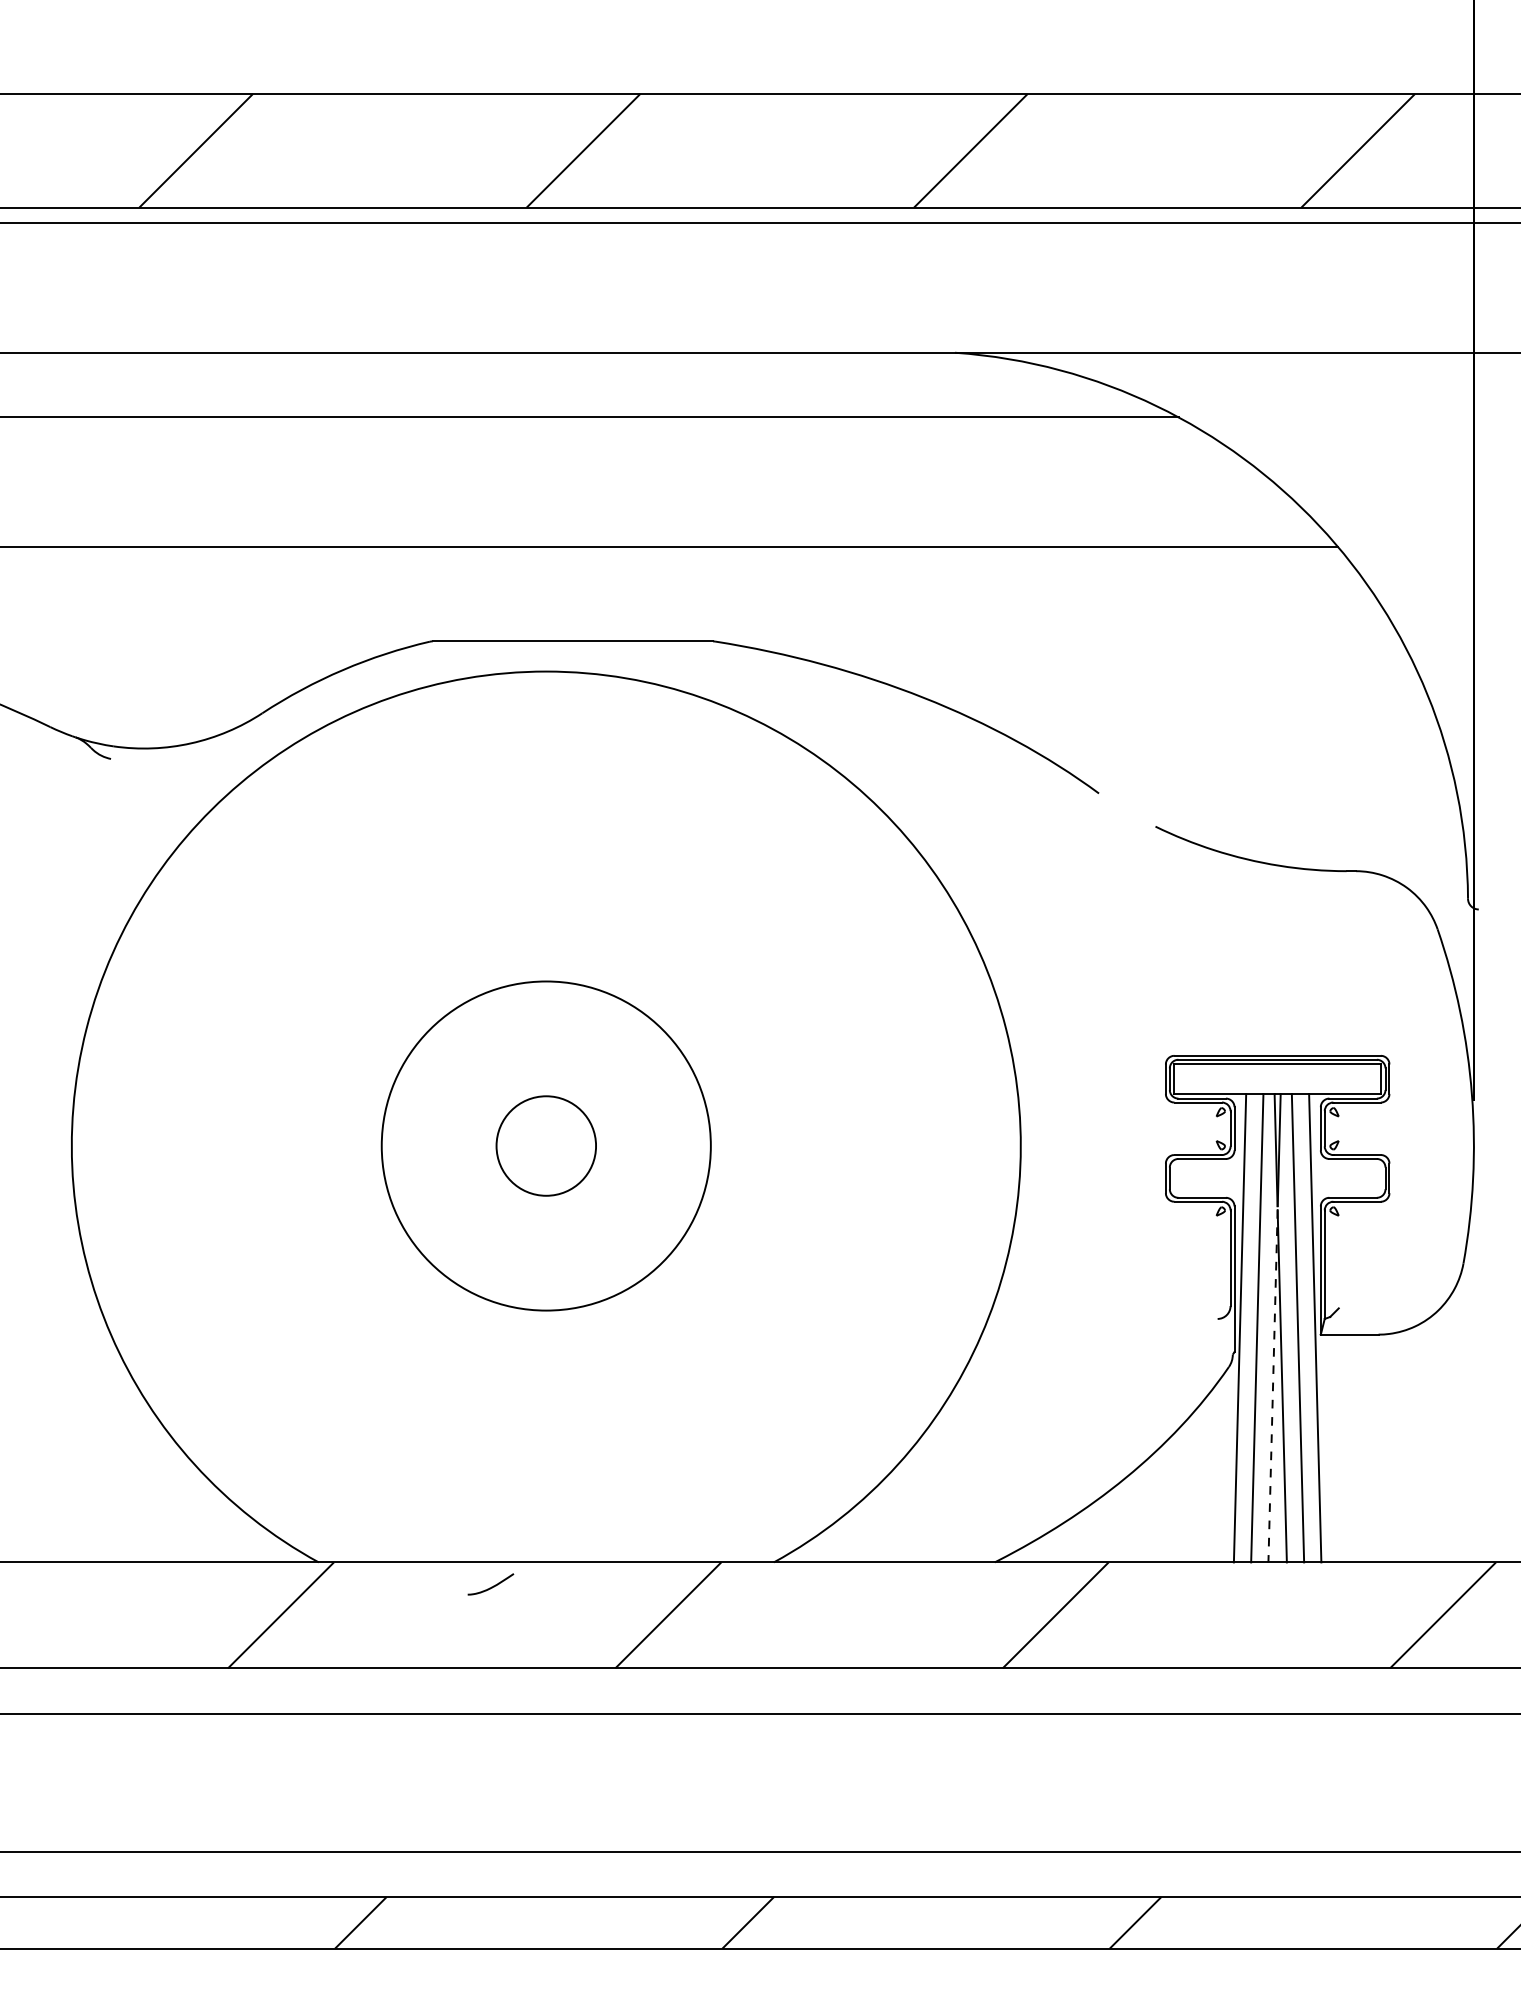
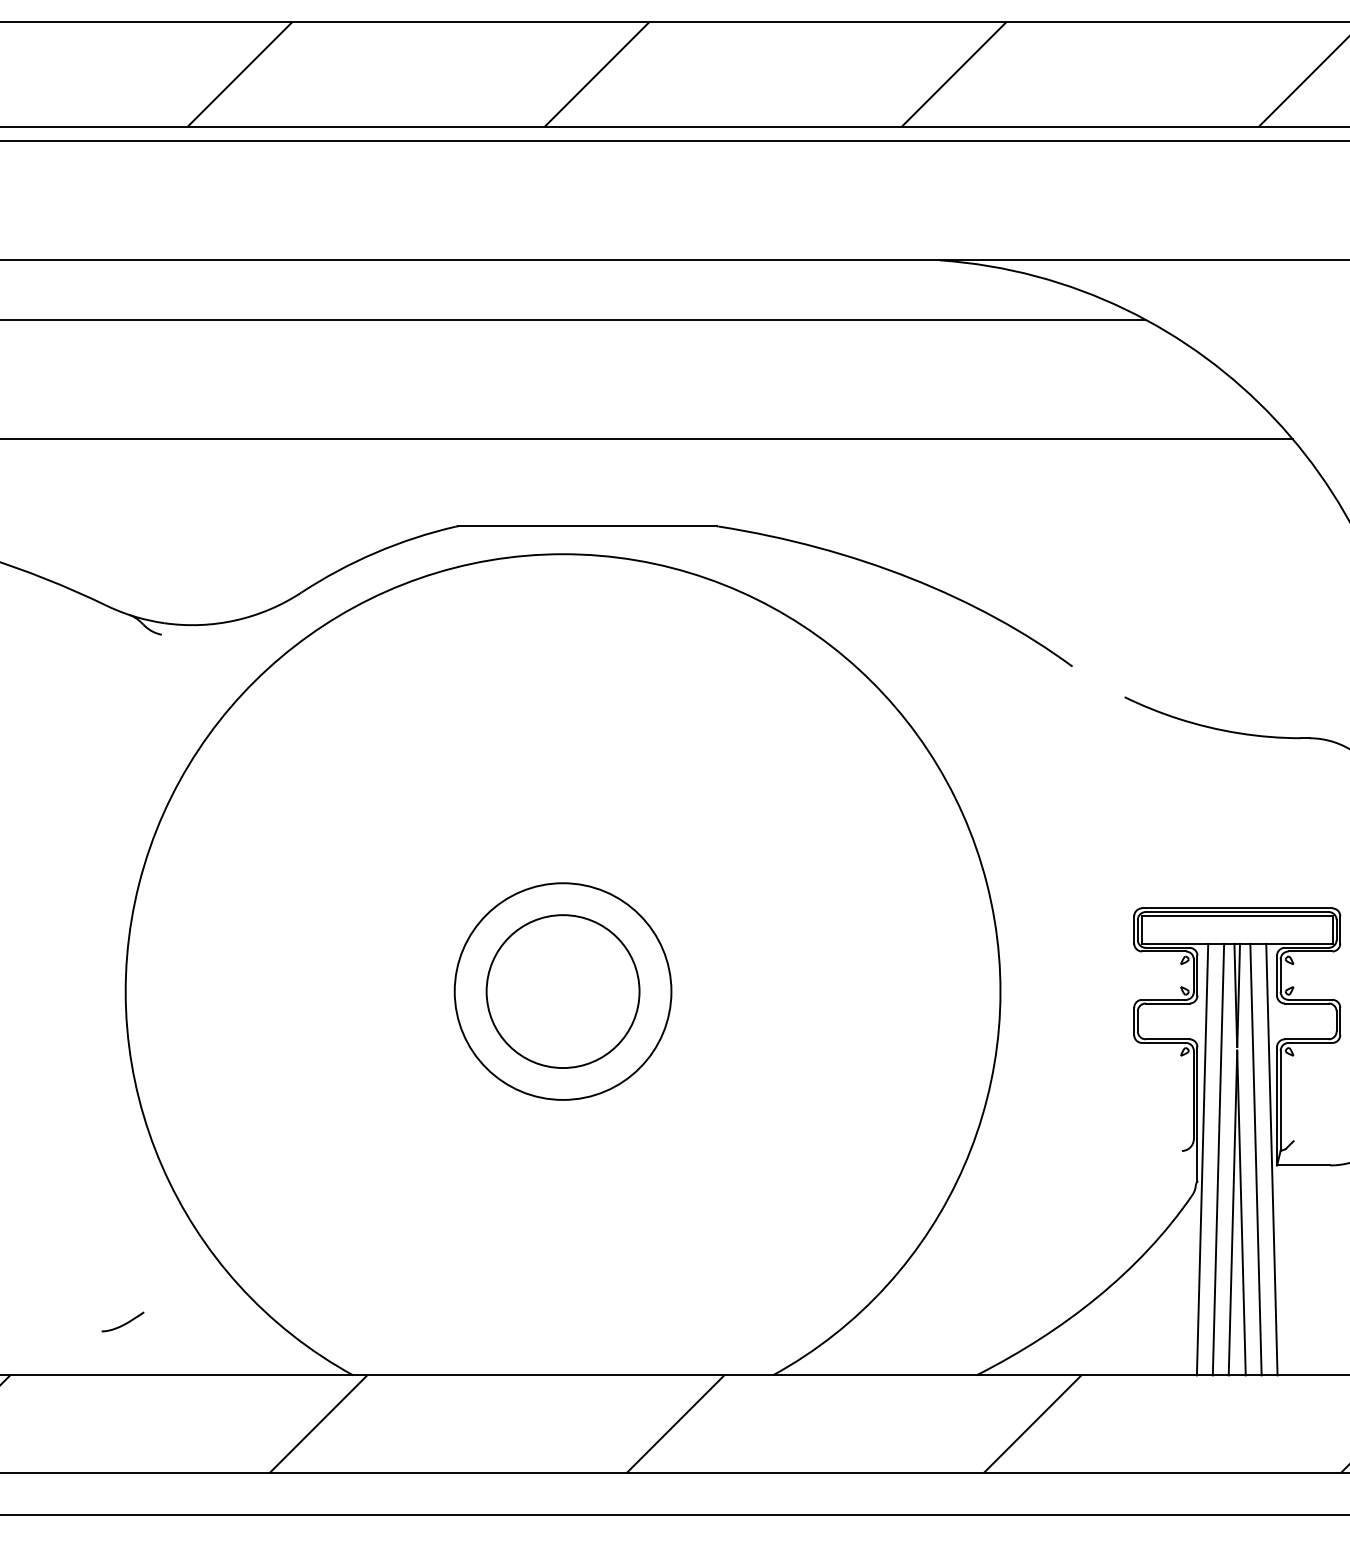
circle: (545, 1145) -> (562, 991), size x0.71
circle: (546, 1145) -> (563, 991), size x1.67
line: (1273, 1386) -> (1233, 1213), dashed -> solid
curve: (491, 1586) -> (123, 1323), moved

